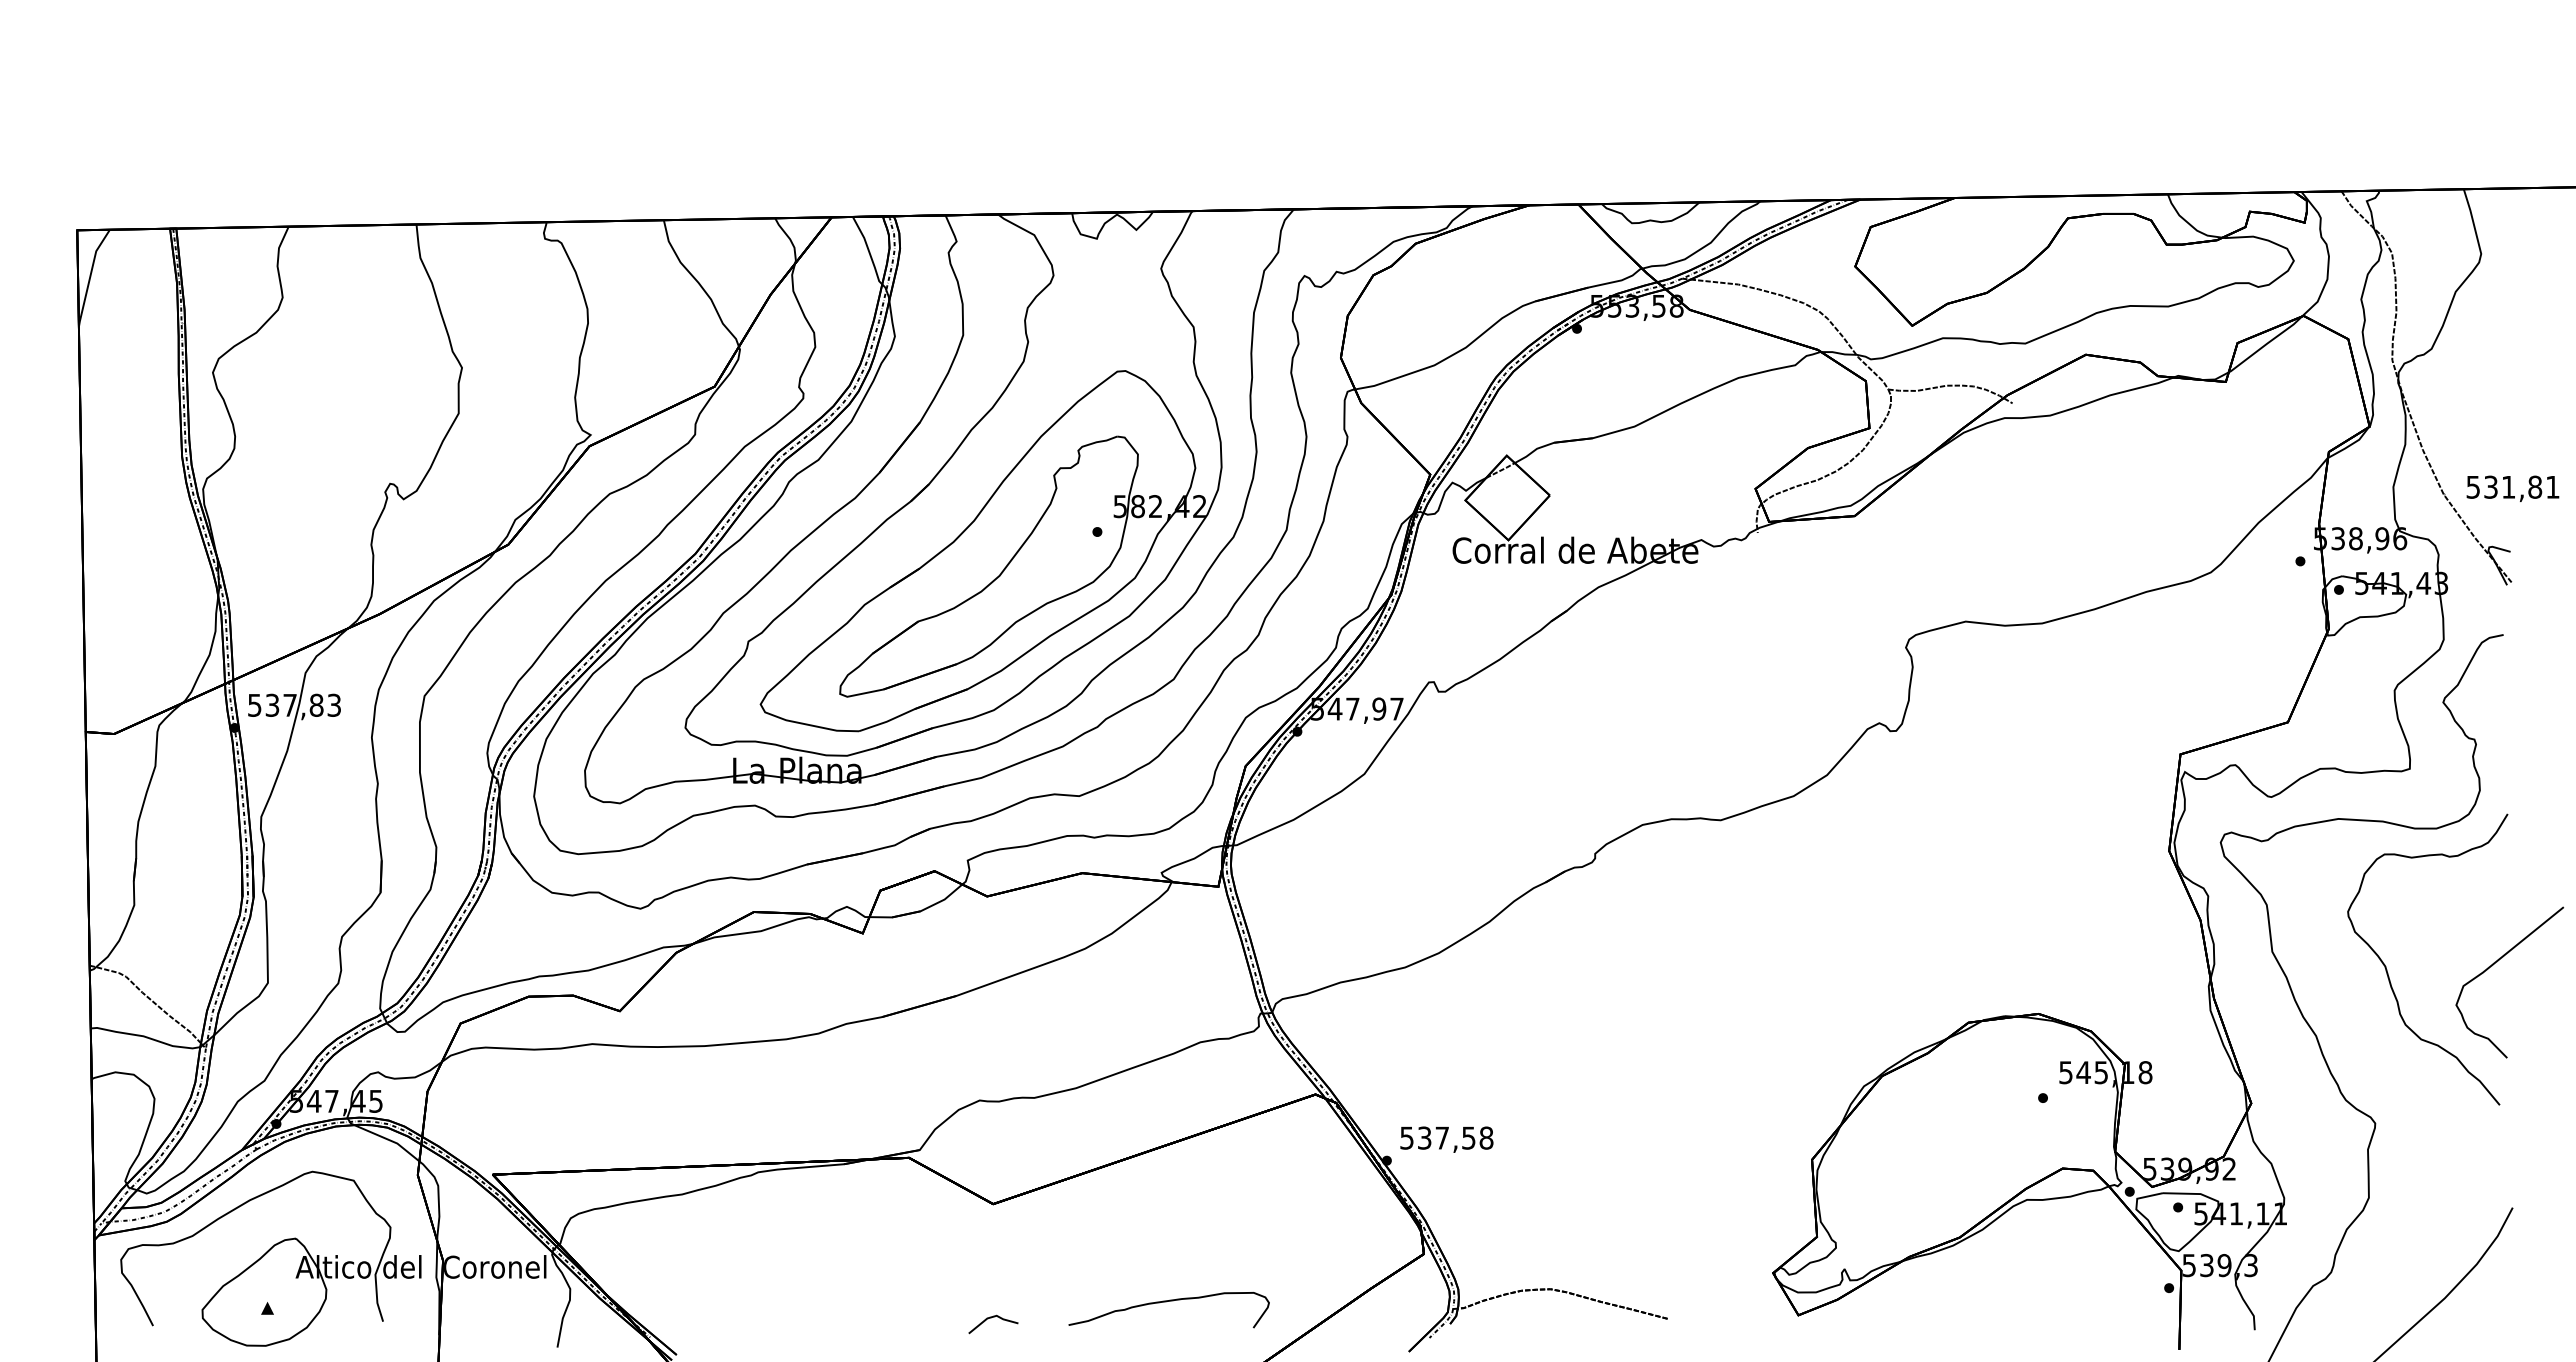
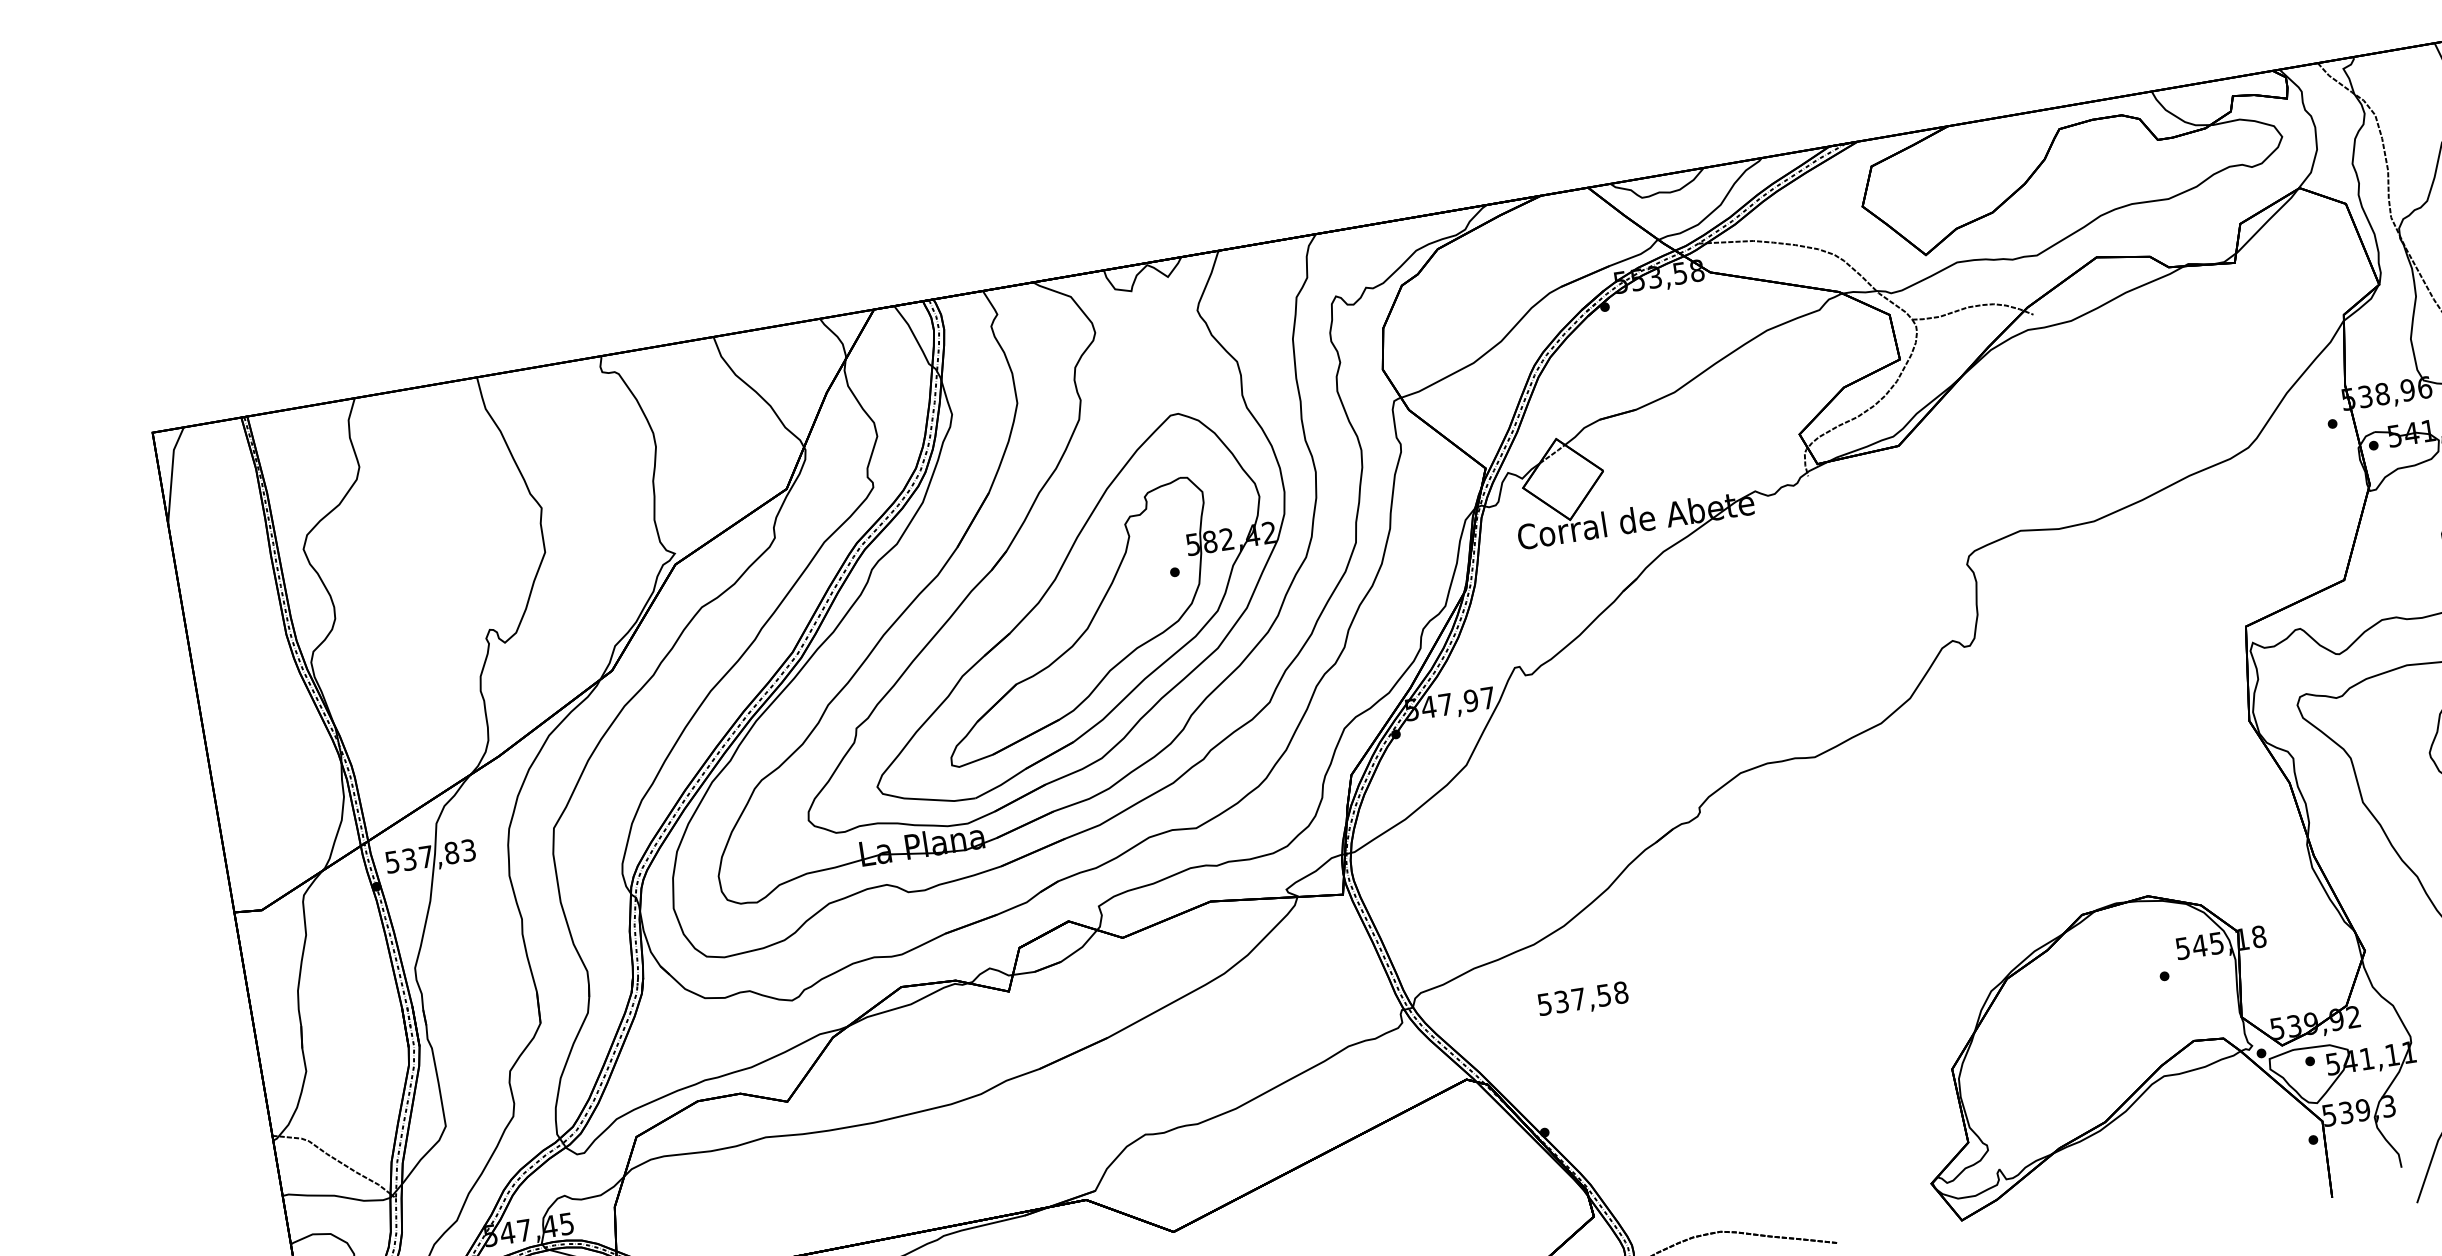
text: (1446, 1139) -> (1582, 999), moved

